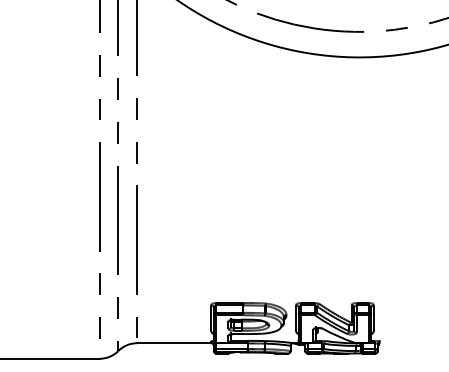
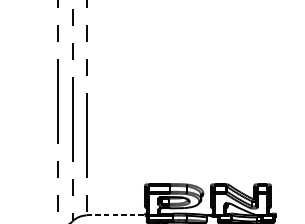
line: (174, 343) -> (116, 215), solid -> dashed

